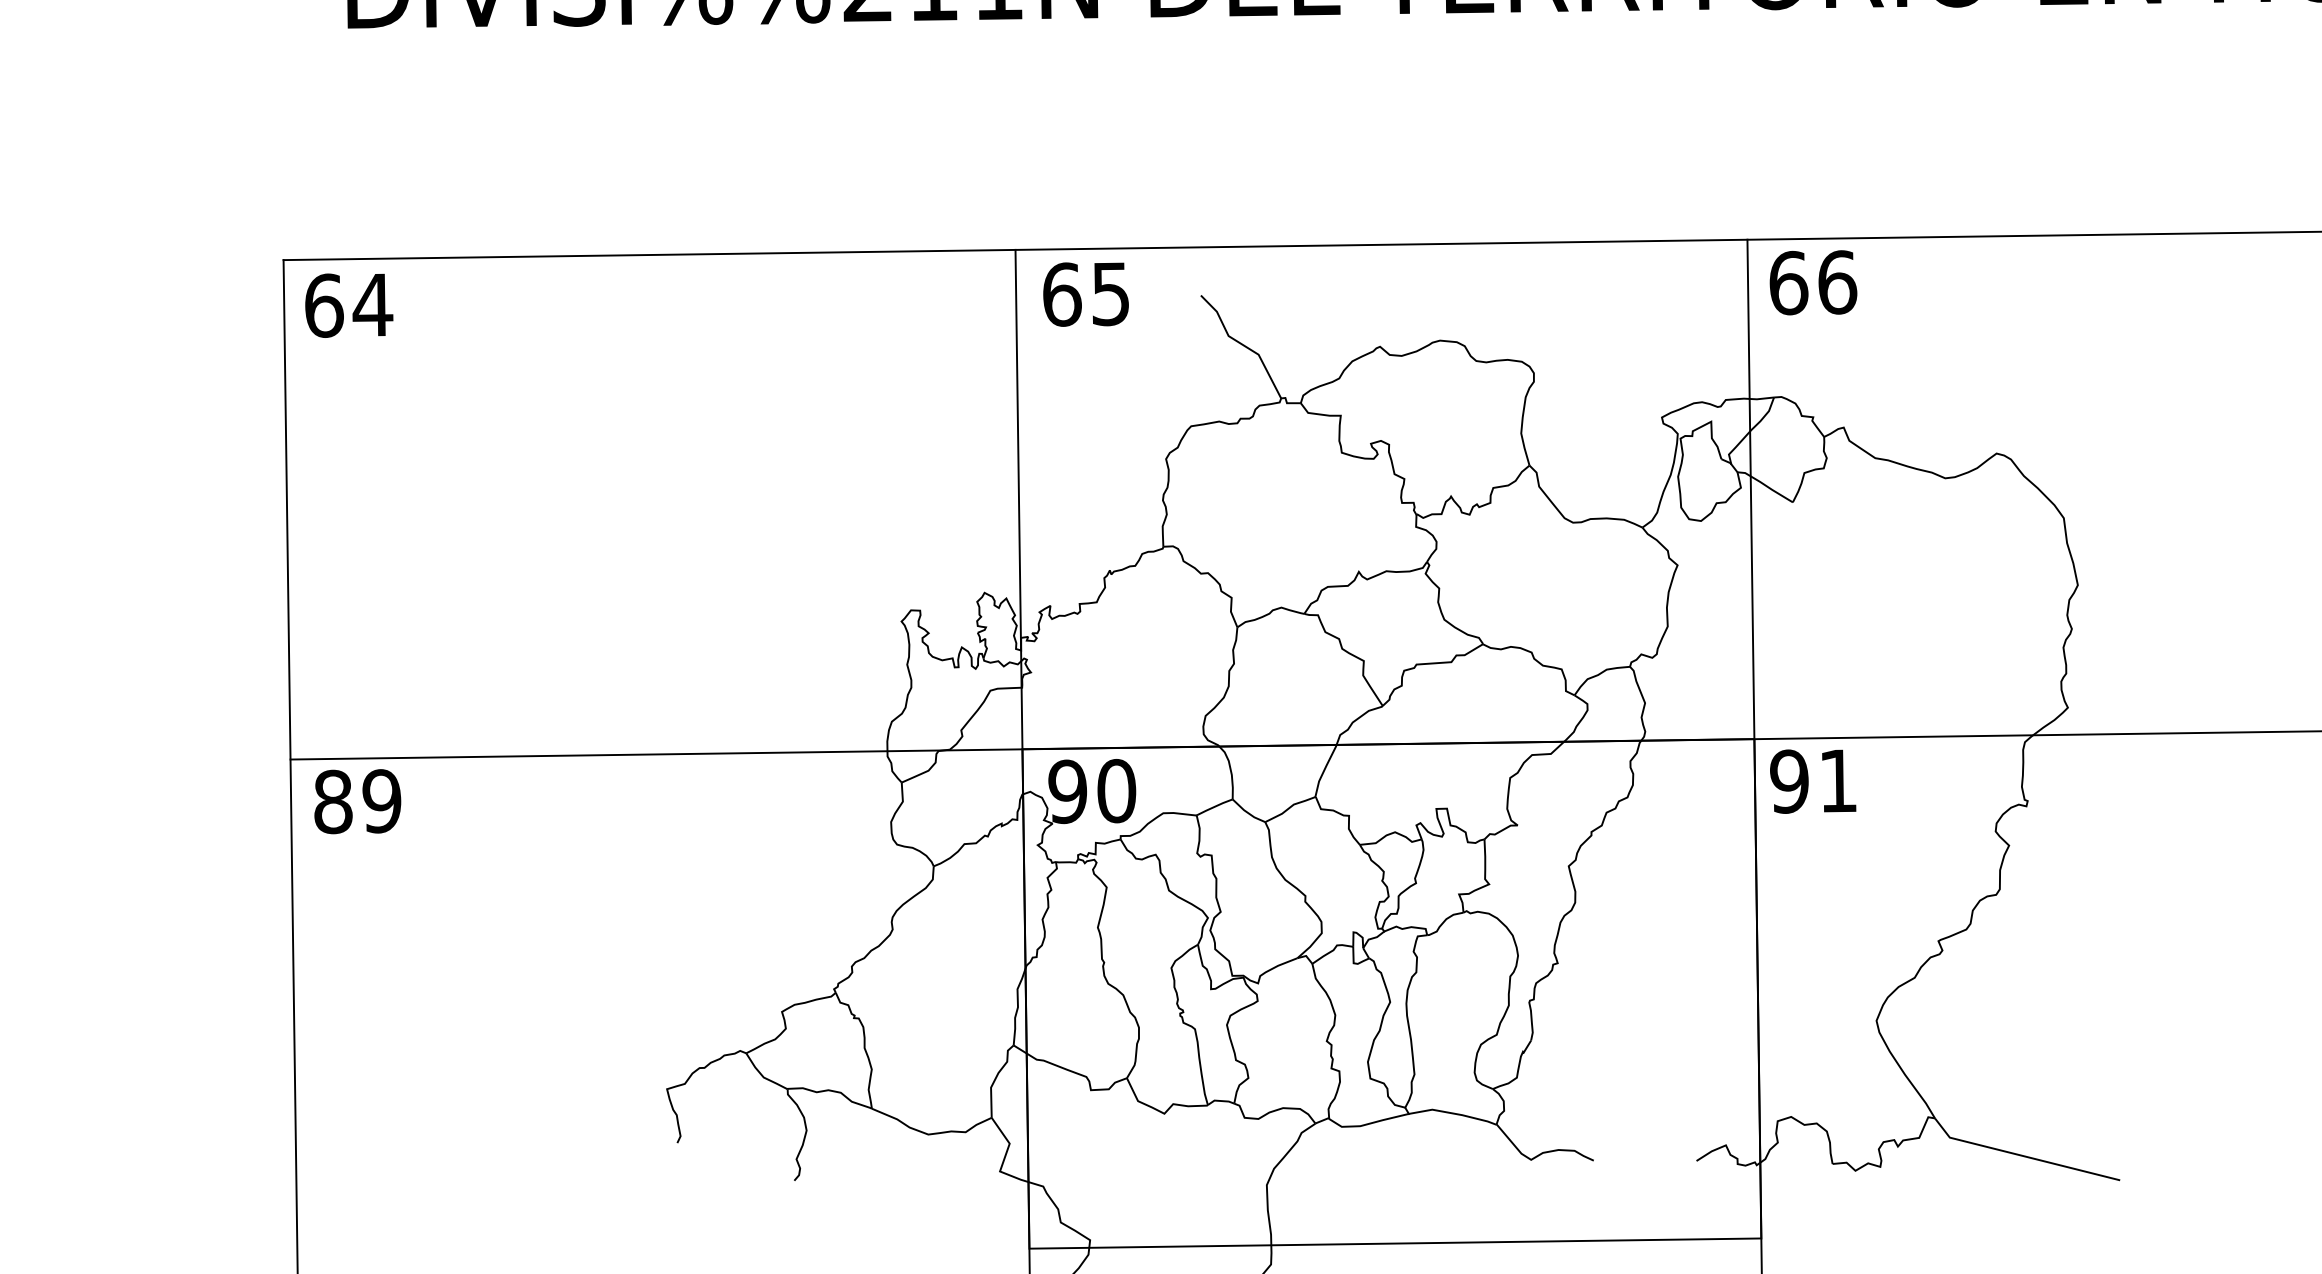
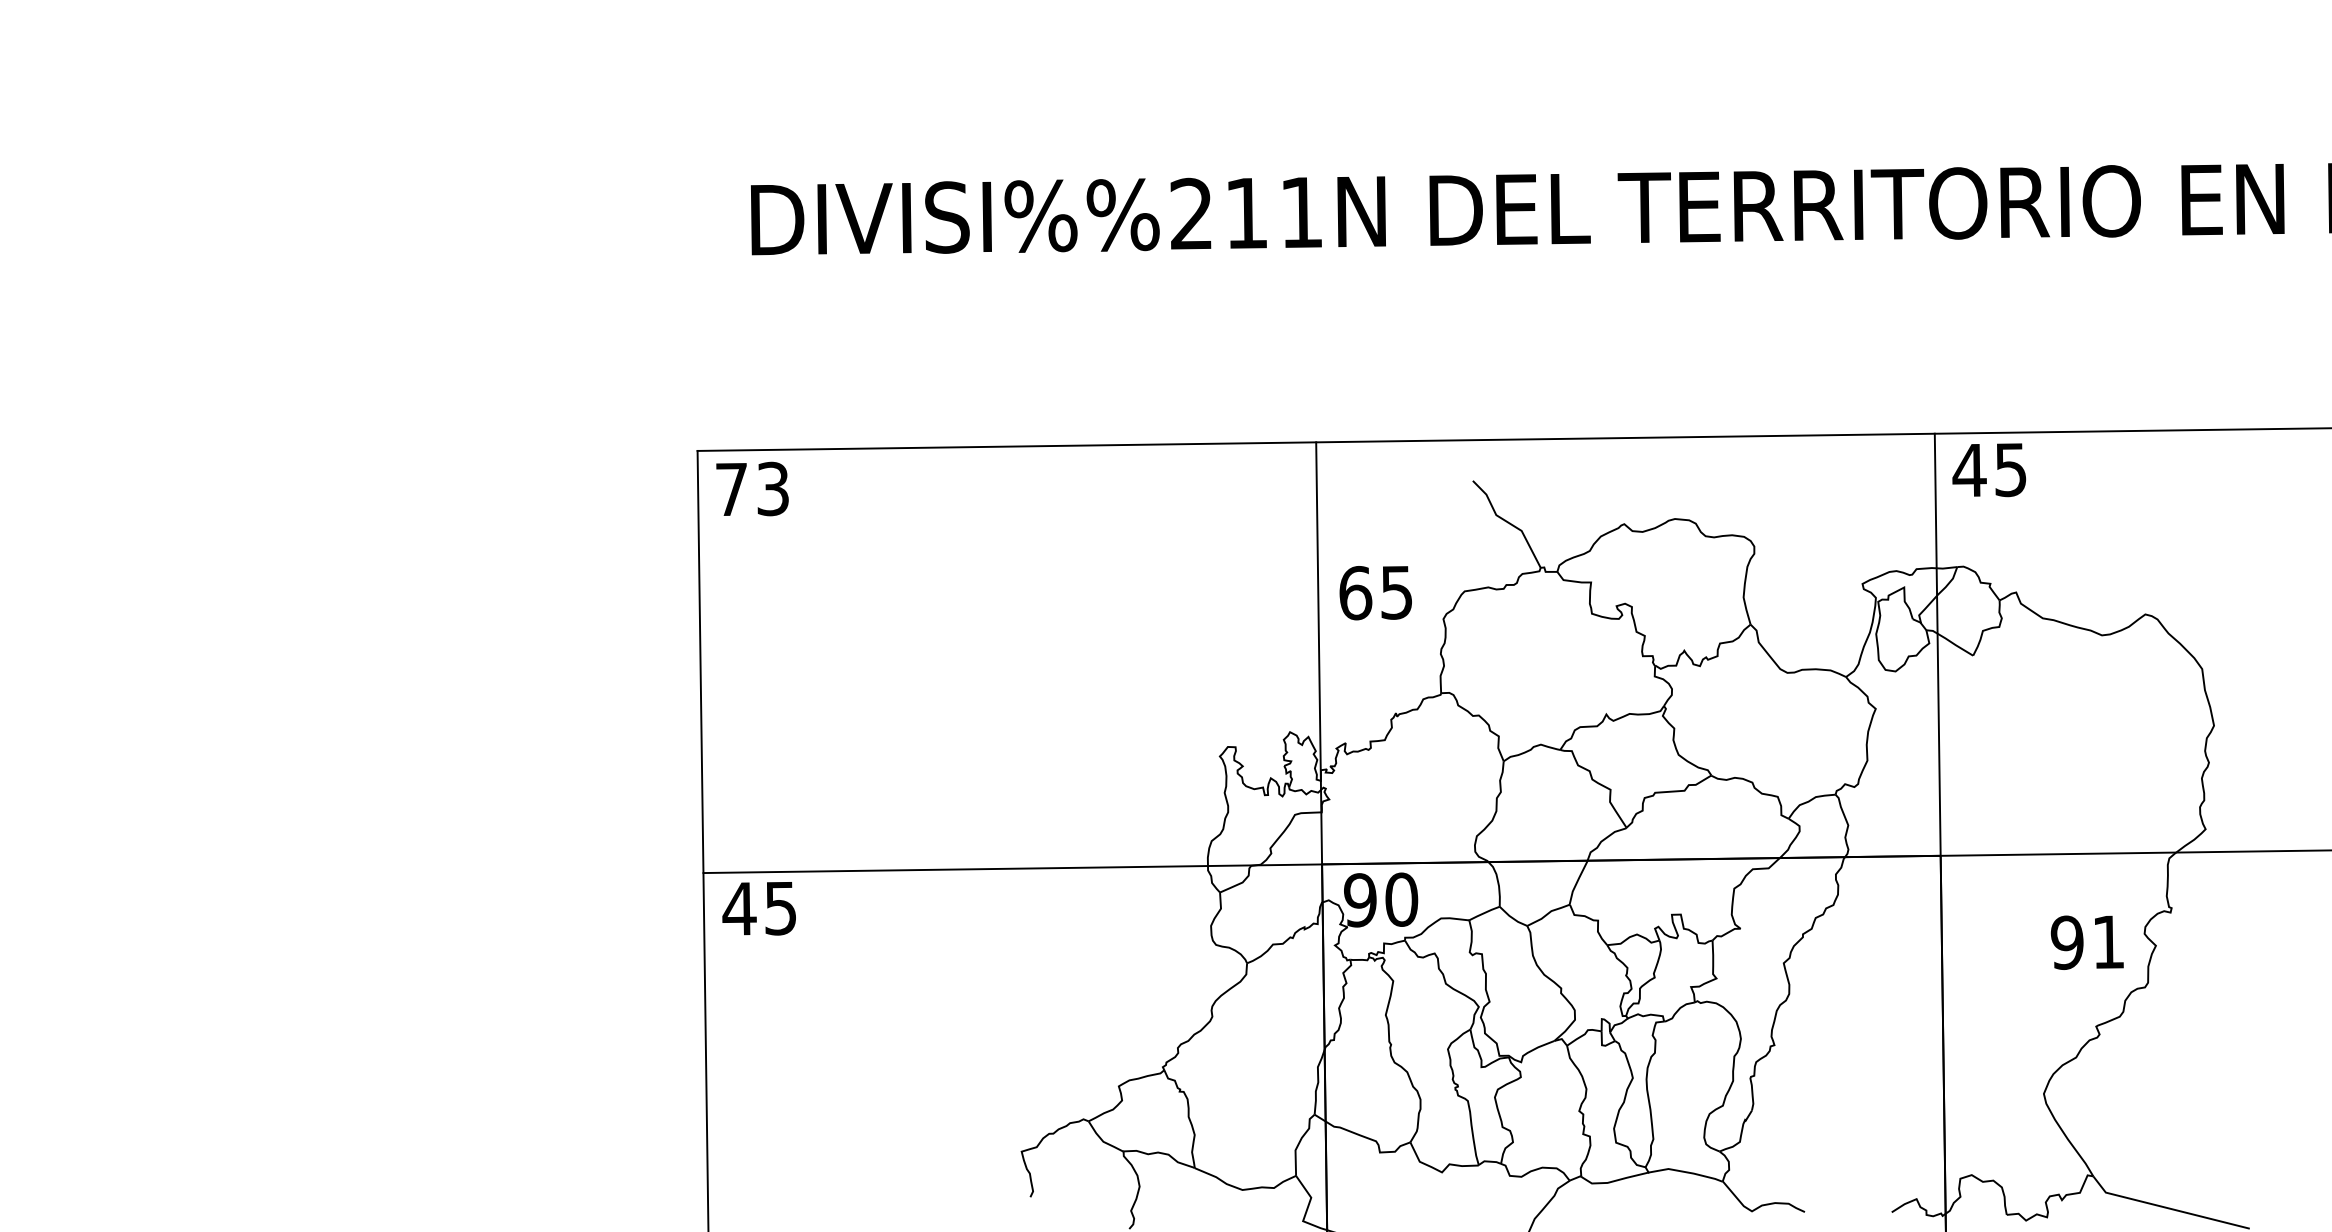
text: (1812, 282) -> (1989, 469), 66 -> 45
text: (1085, 295) -> (1375, 593), moved
text: (348, 304) -> (752, 488), 64 -> 73
text: (1812, 781) -> (2086, 942), moved
text: (356, 801) -> (759, 908), 89 -> 45

